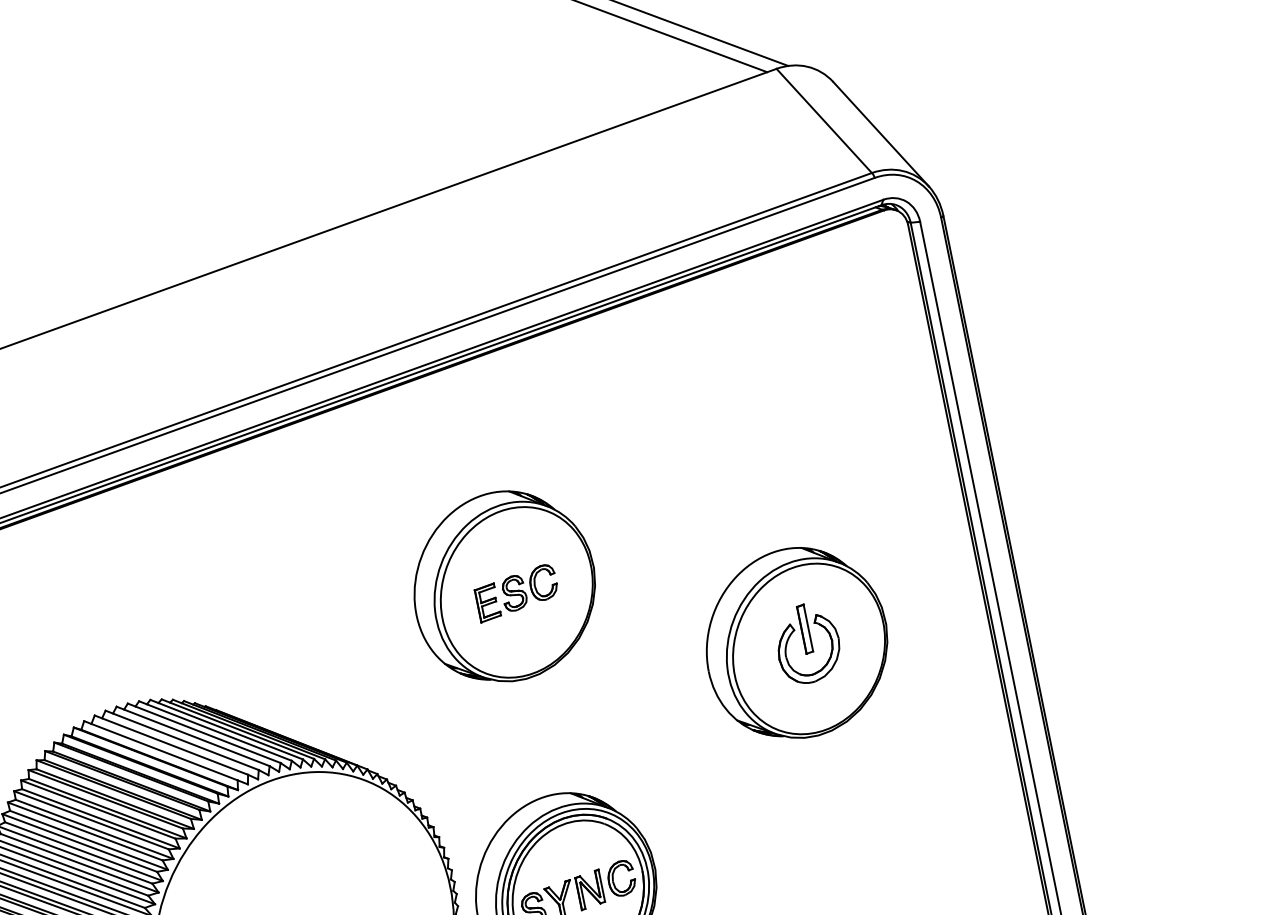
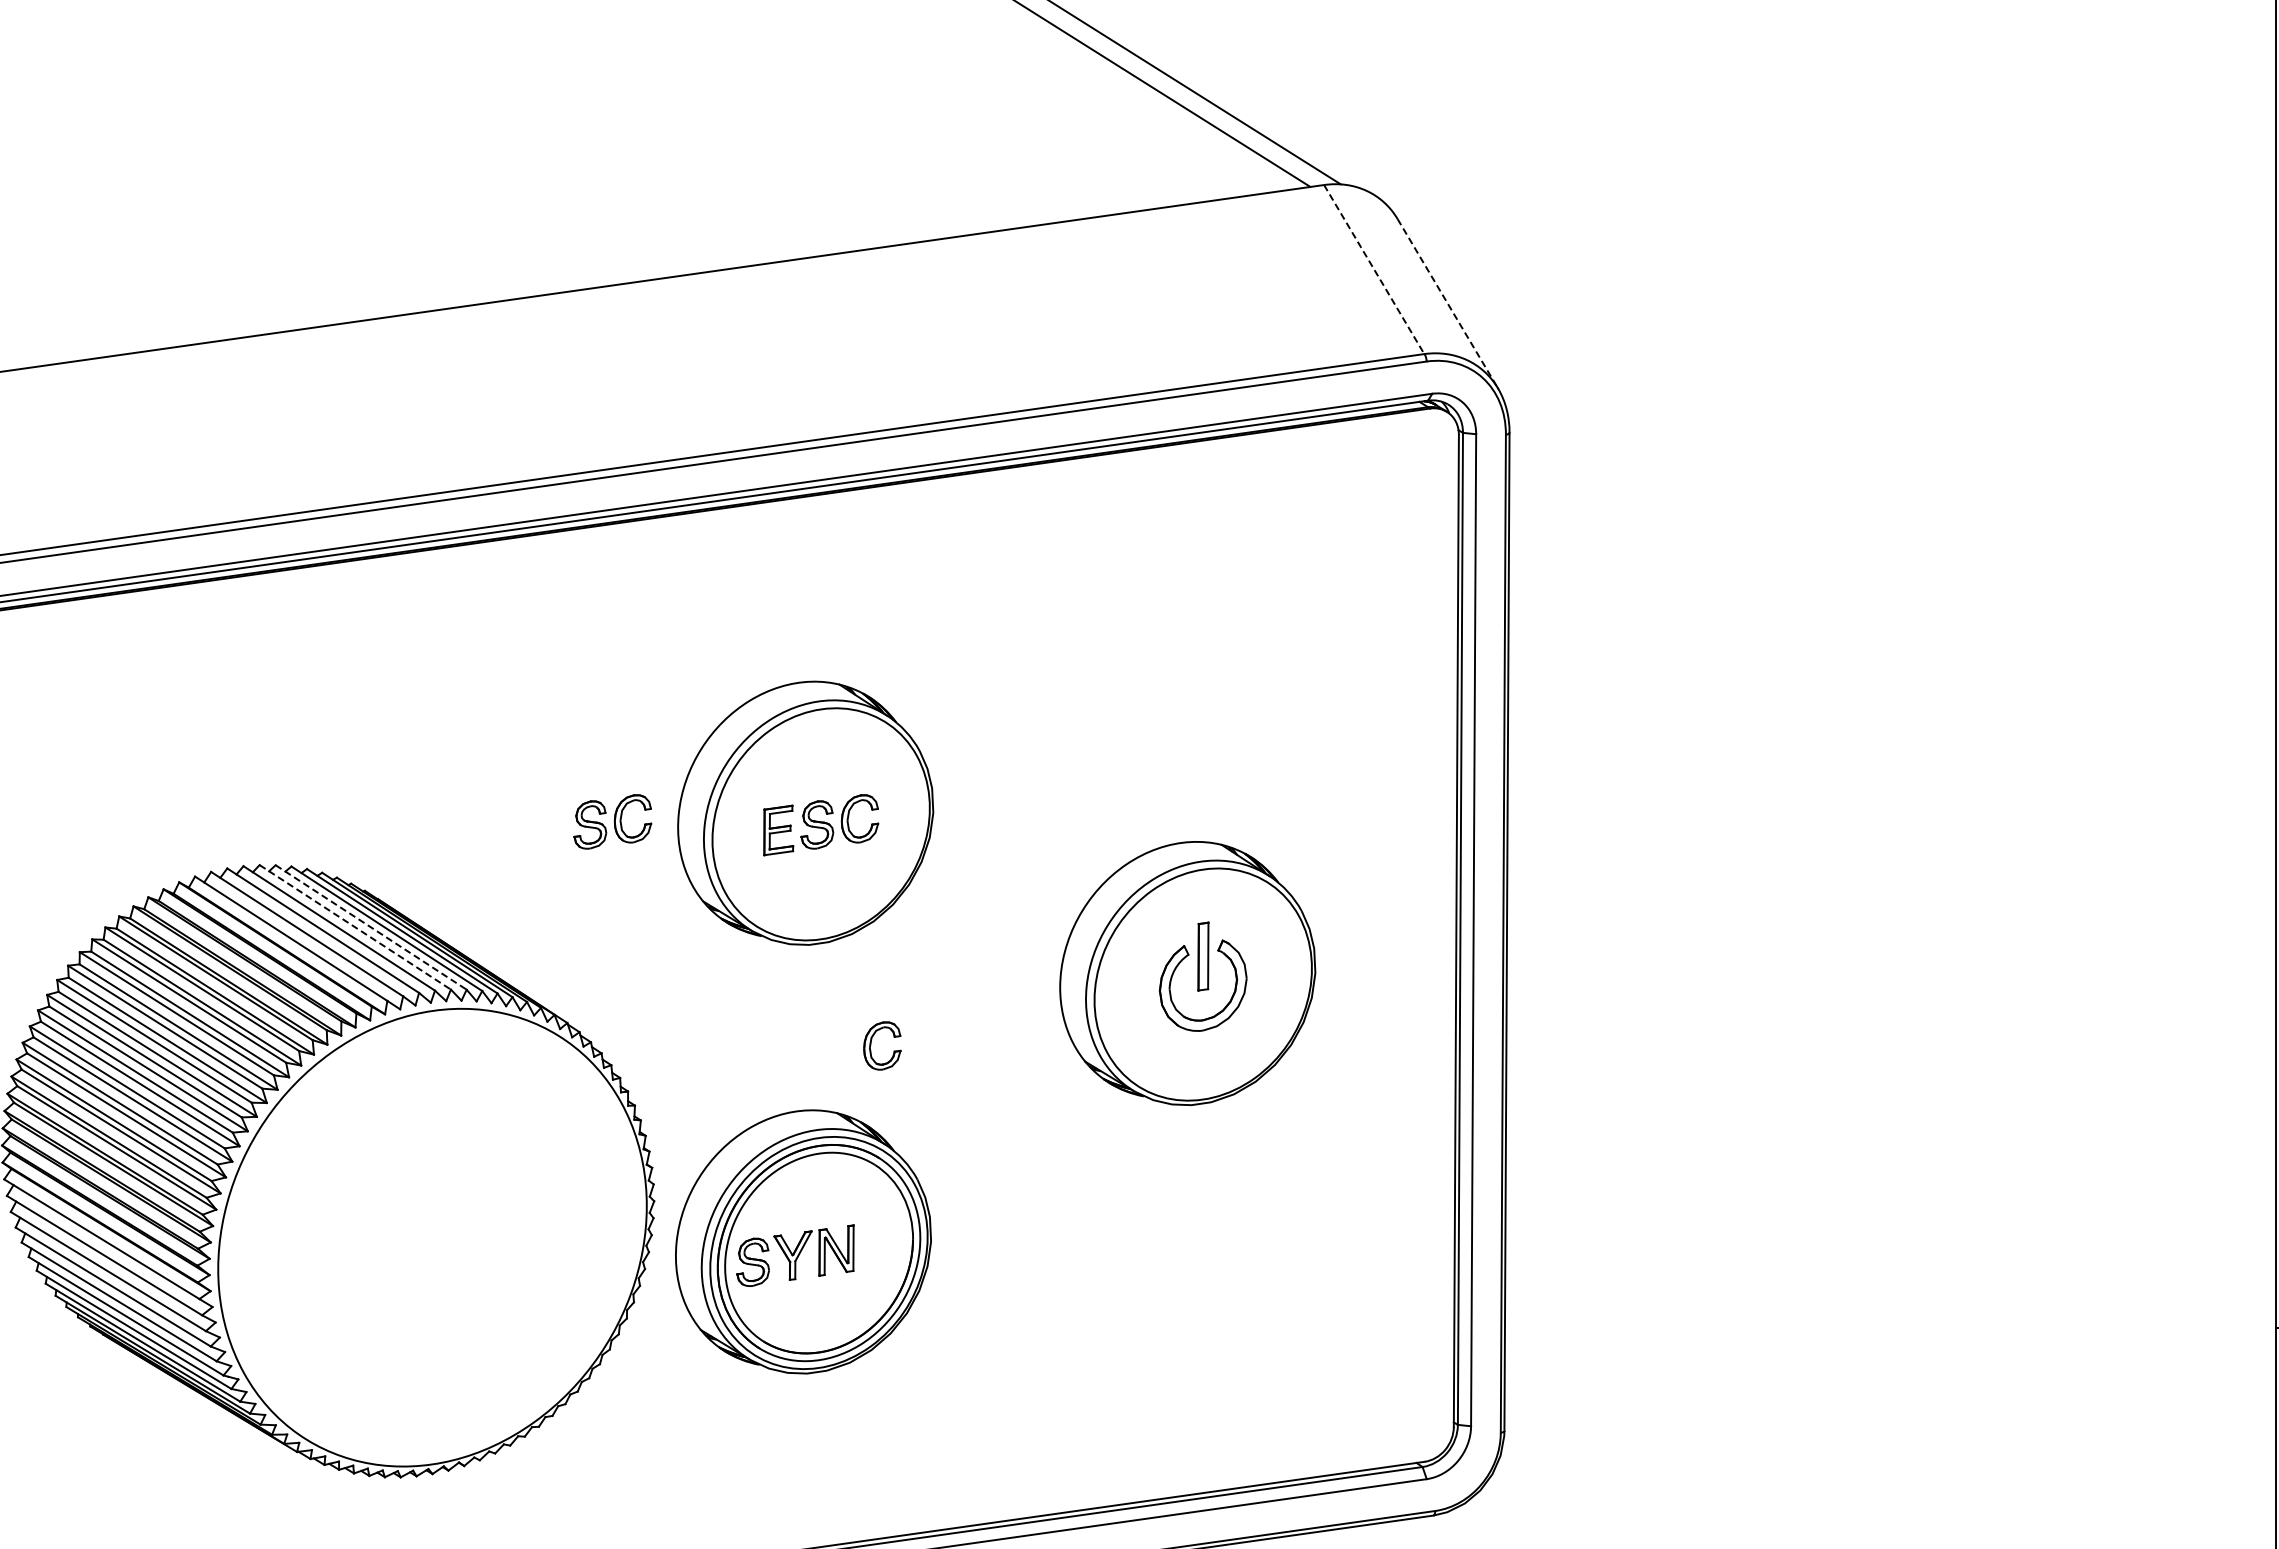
line: (824, 120) -> (1374, 269), solid -> dashed
line: (881, 134) -> (1448, 304), solid -> dashed
part: (369, 621) -> (612, 821), added
line: (215, 731) -> (371, 927), solid -> dashed
line: (204, 733) -> (355, 927), solid -> dashed
part: (613, 879) -> (871, 1045), moved

